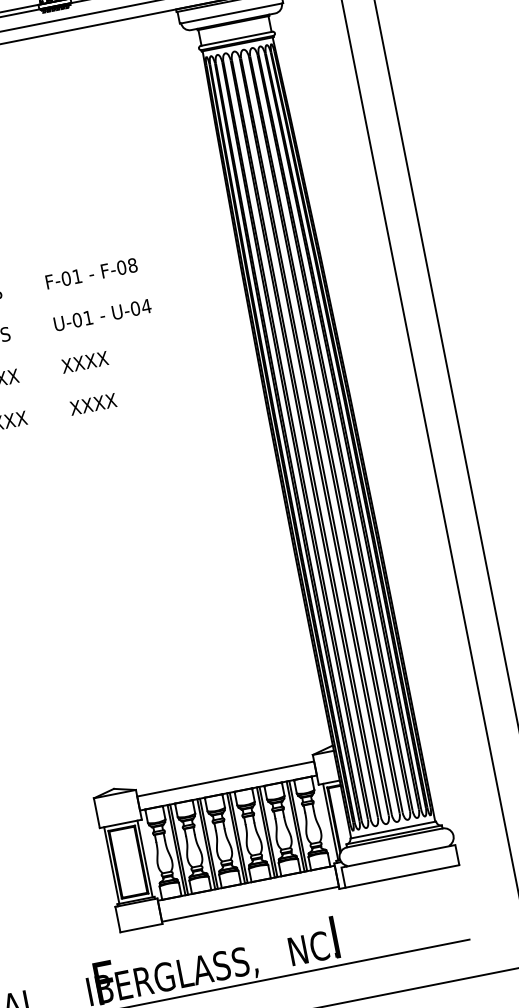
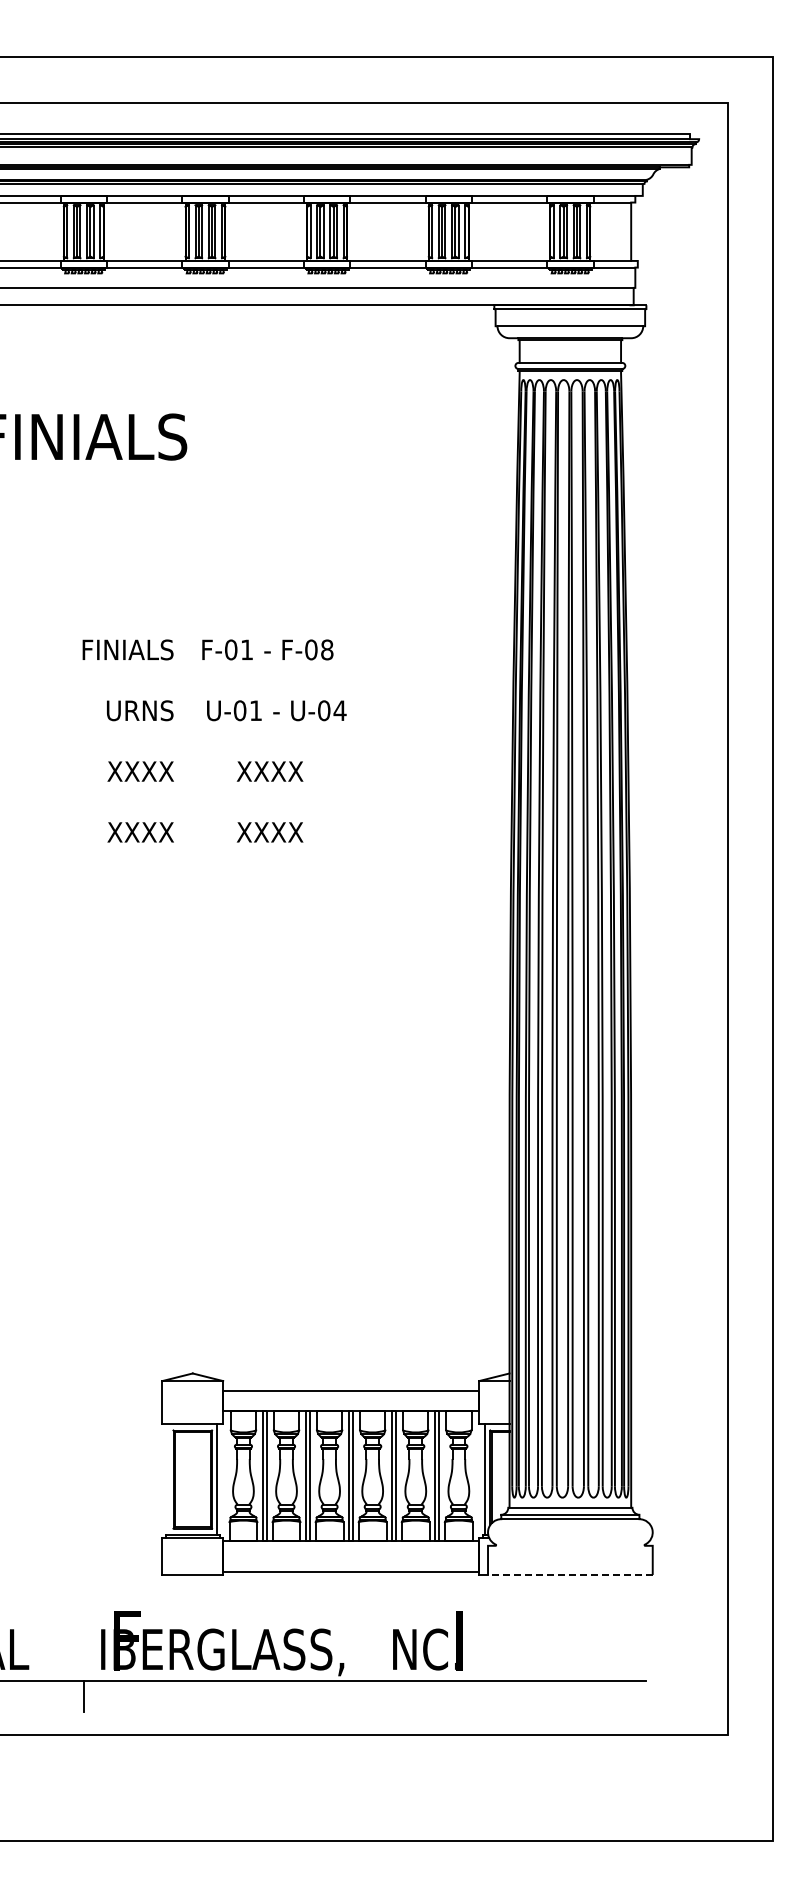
text: (91, 273) -> (267, 649), moved
text: (102, 315) -> (276, 710), moved
line: (398, 856) -> (570, 1545), removed
line: (111, 865) -> (168, 1479), removed
line: (401, 876) -> (569, 1574), solid -> dashed

